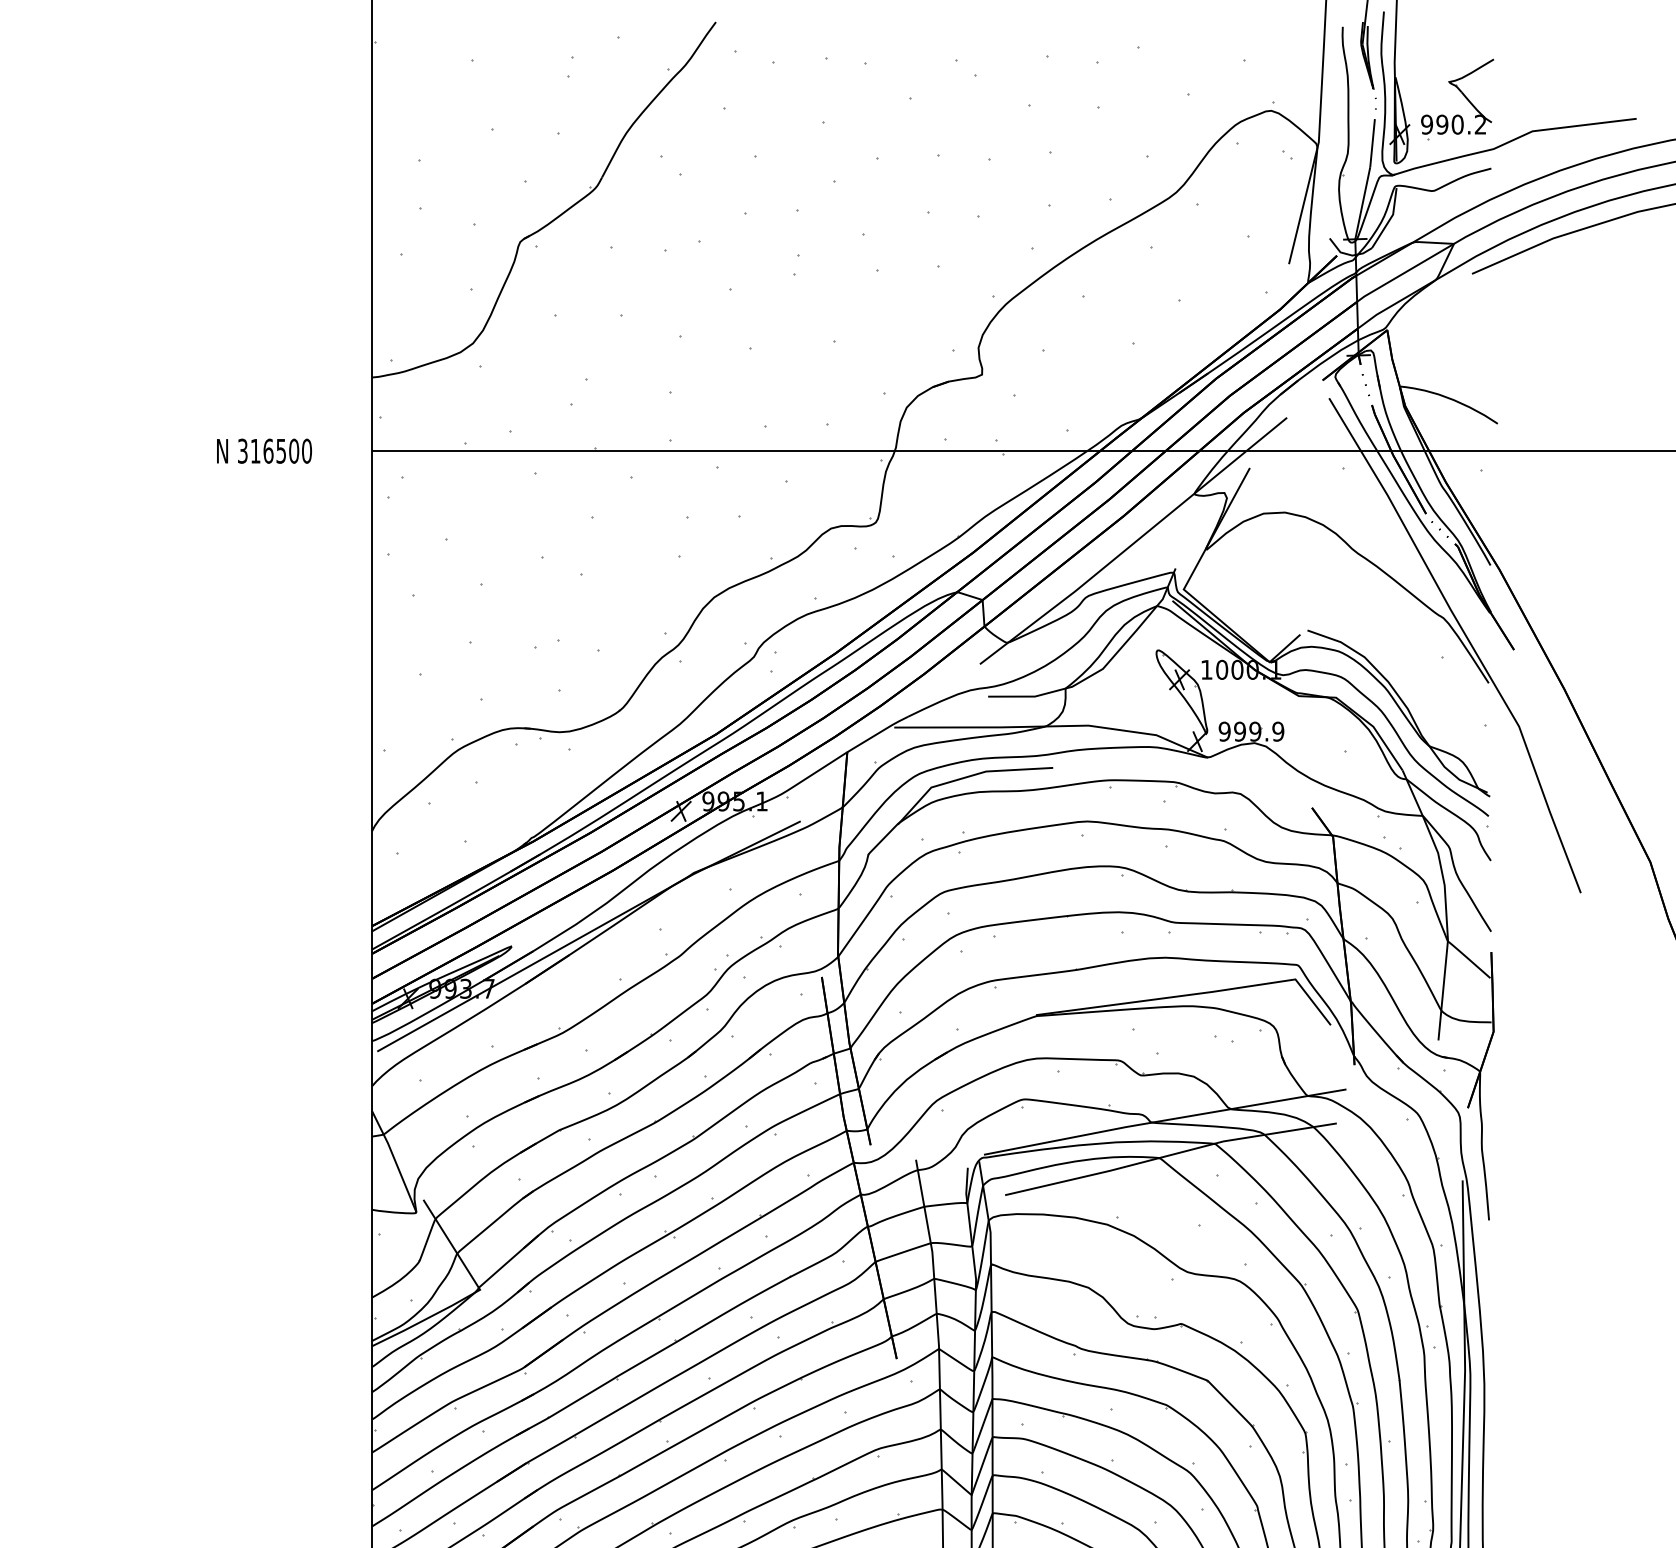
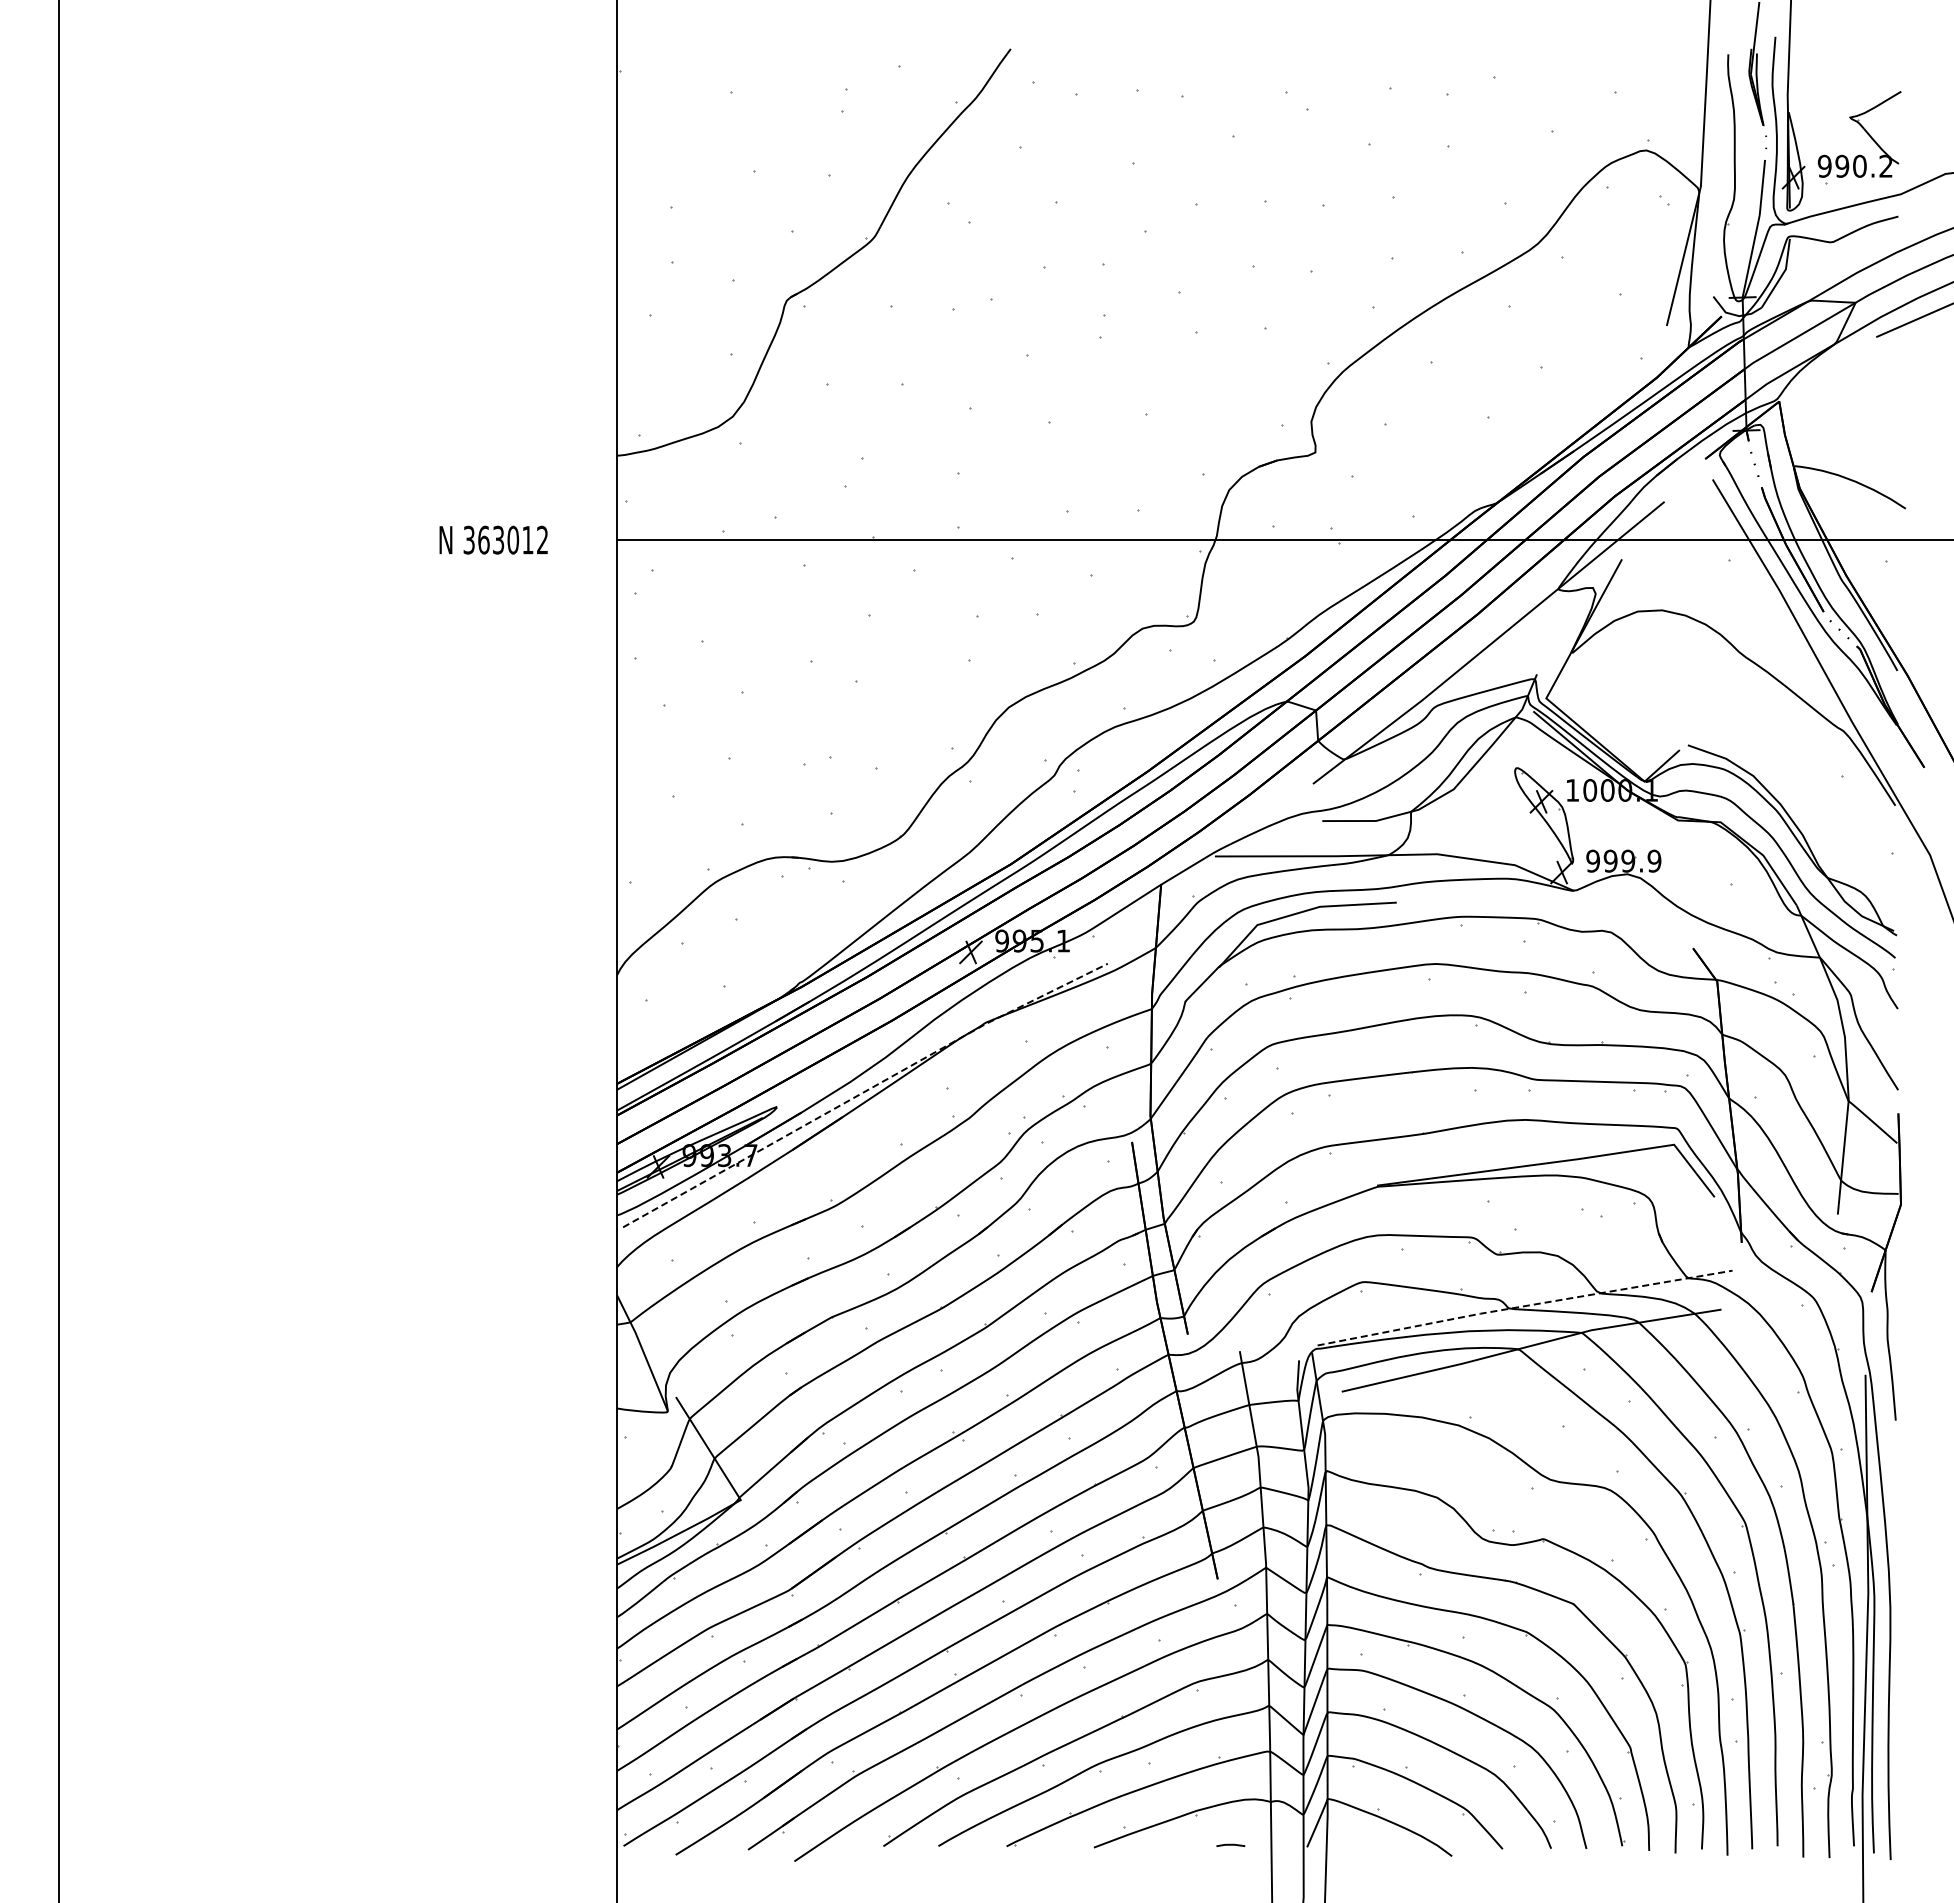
text: (281, 450) -> (513, 539), 316500 -> 363012
line: (588, 933) -> (864, 1092), solid -> dashed
line: (1163, 1120) -> (1523, 1306), solid -> dashed

